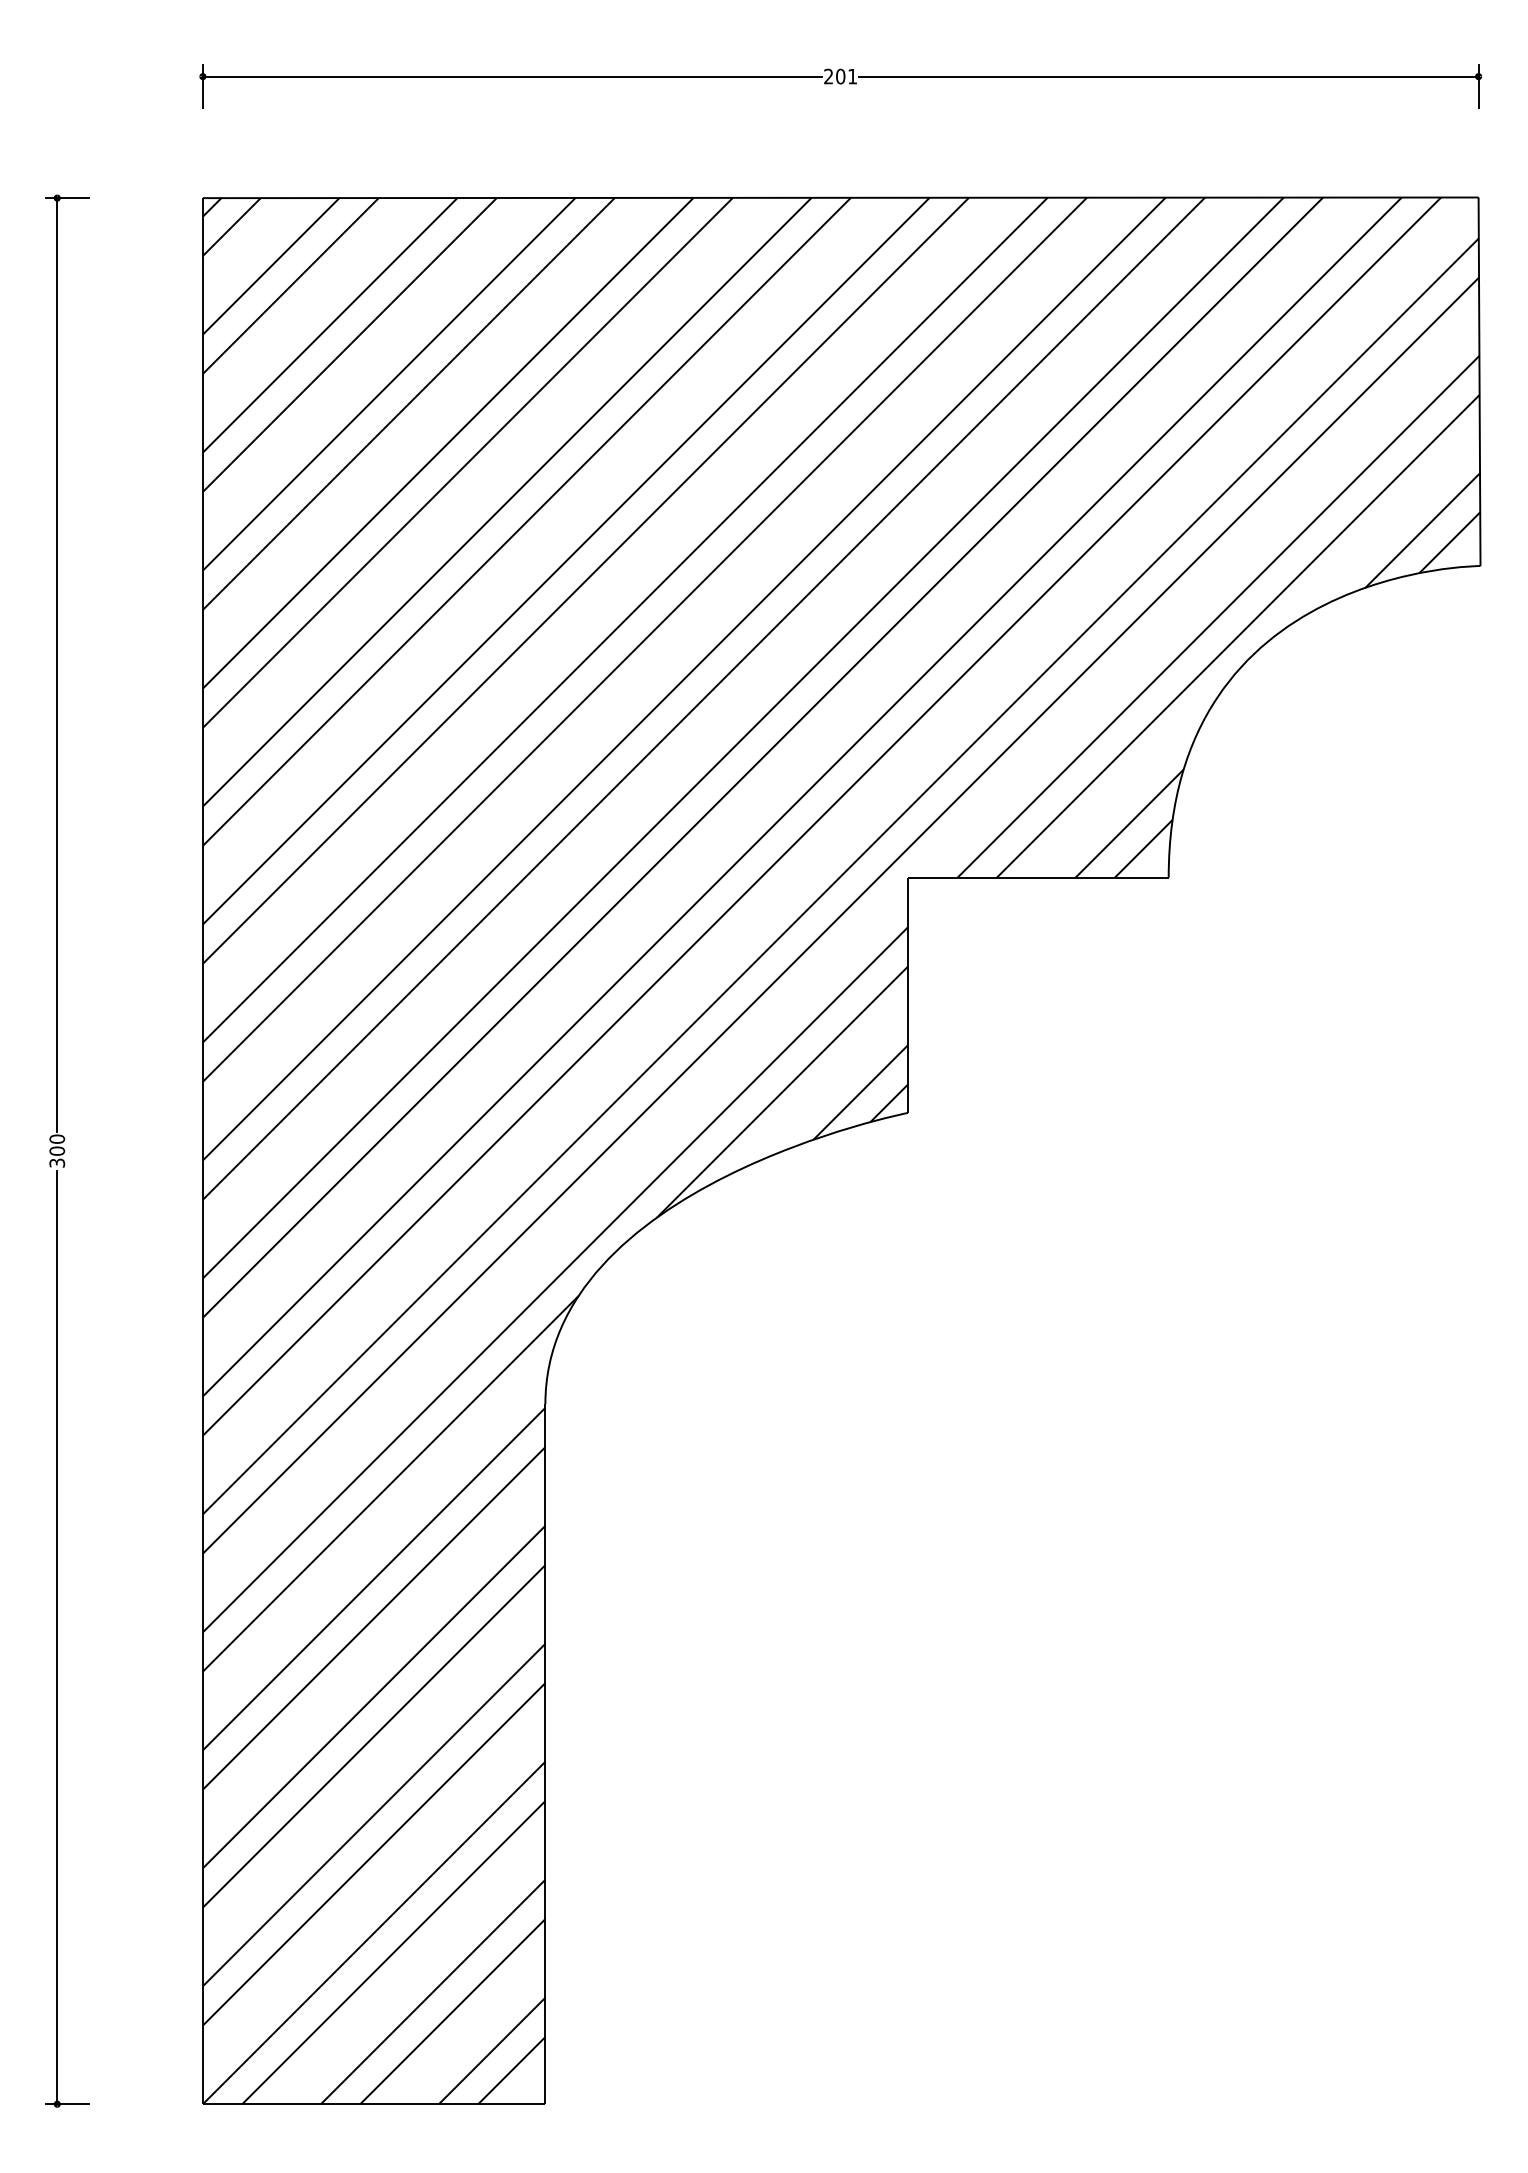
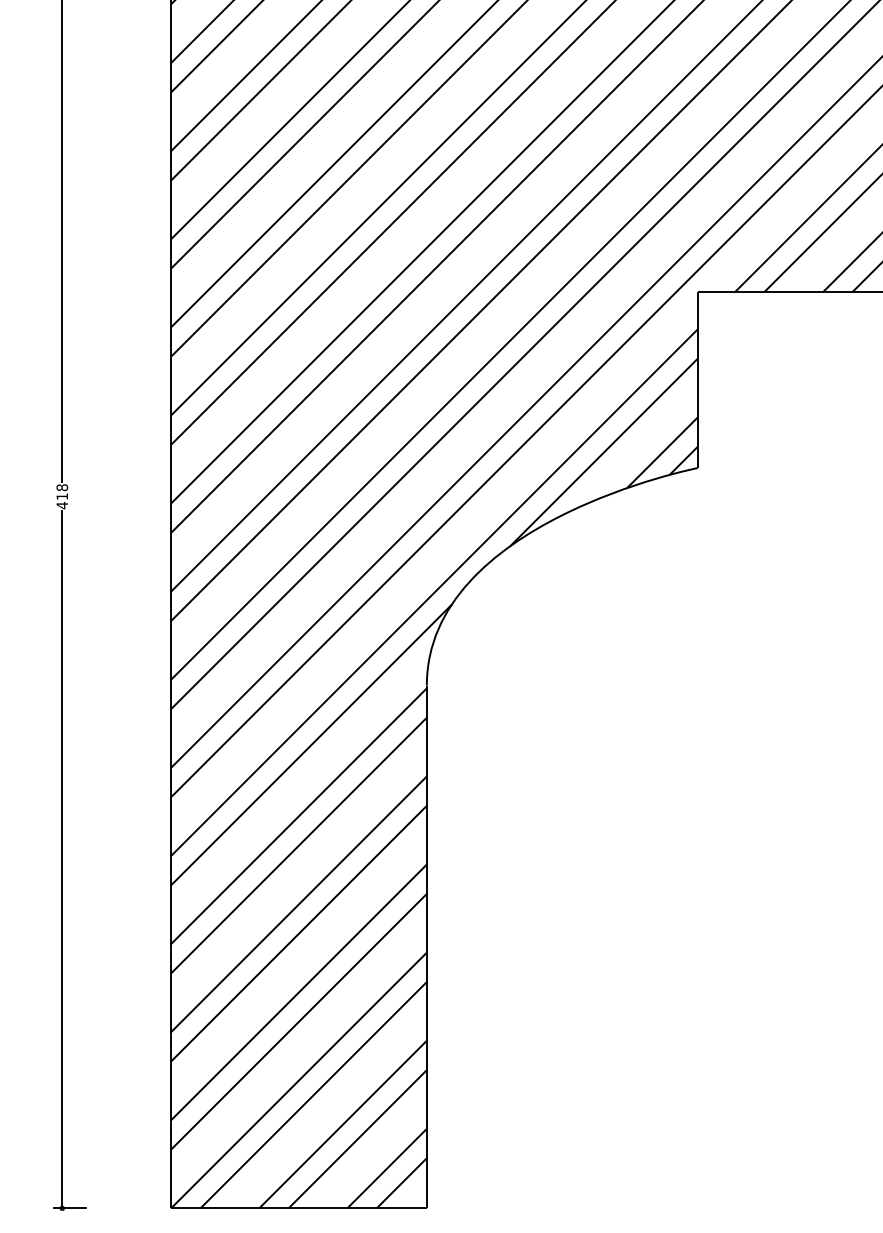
text: (57, 1151) -> (62, 496), 300 -> 418

